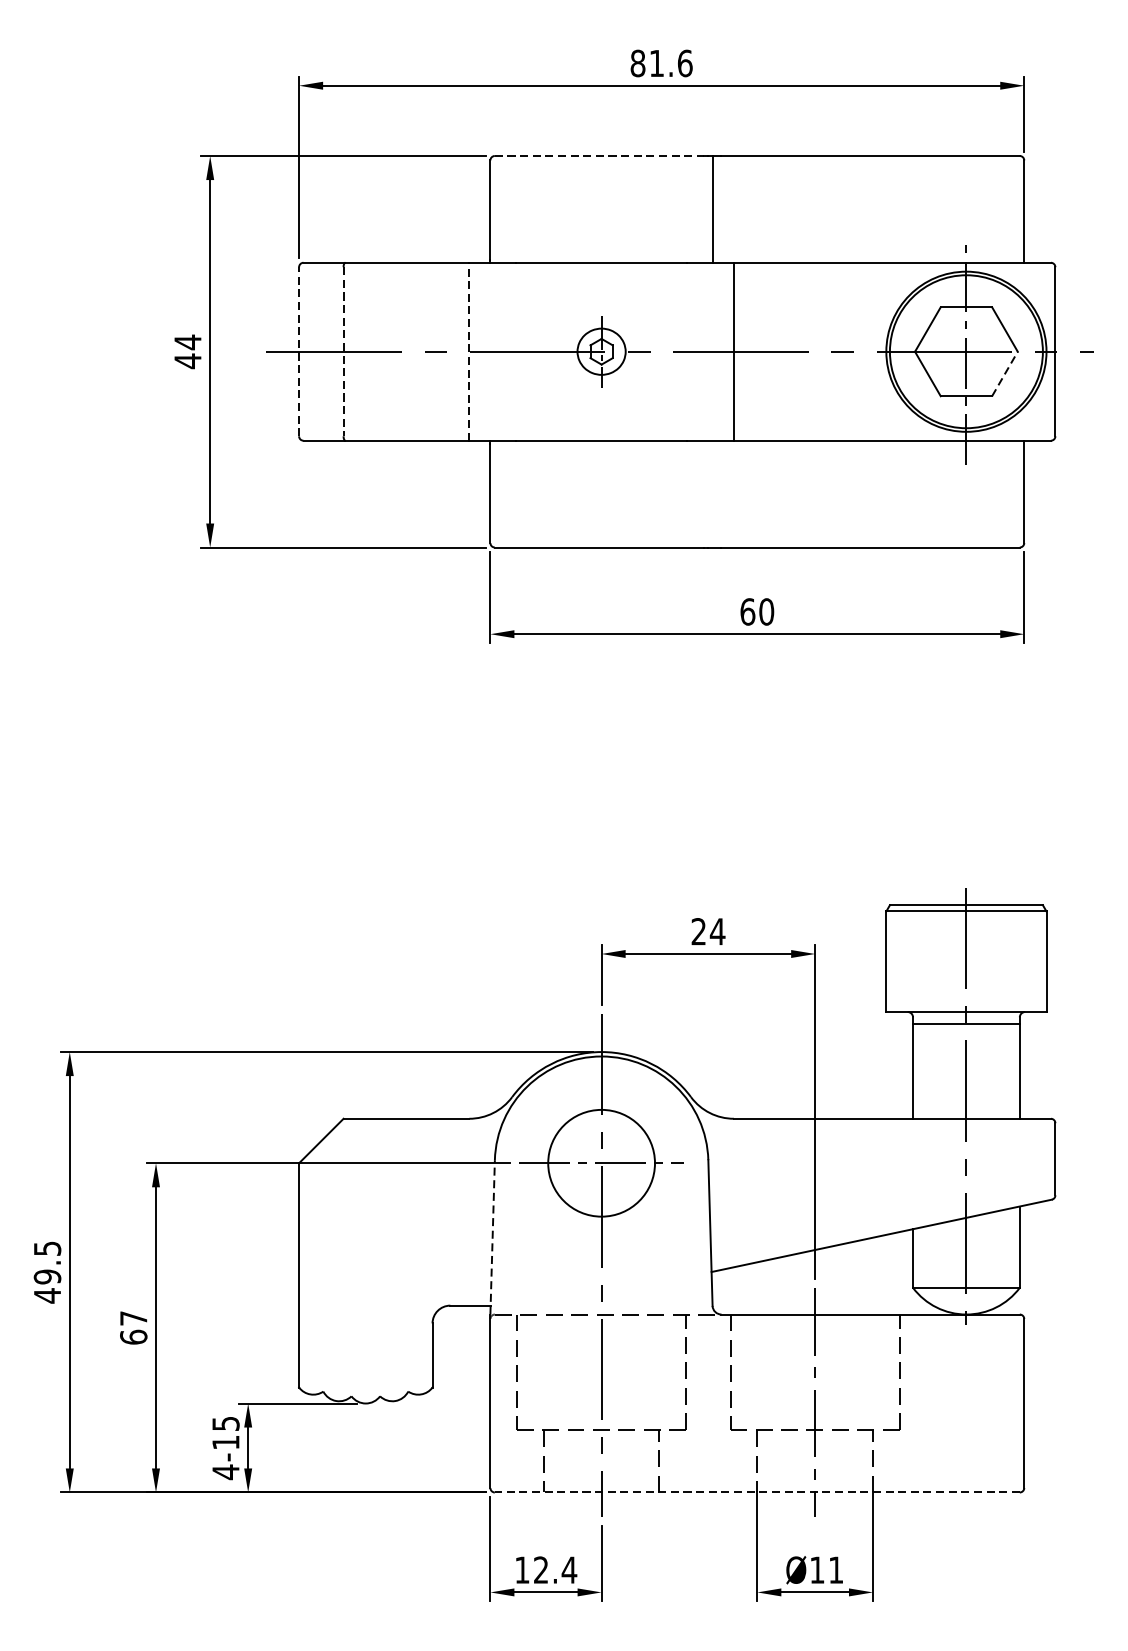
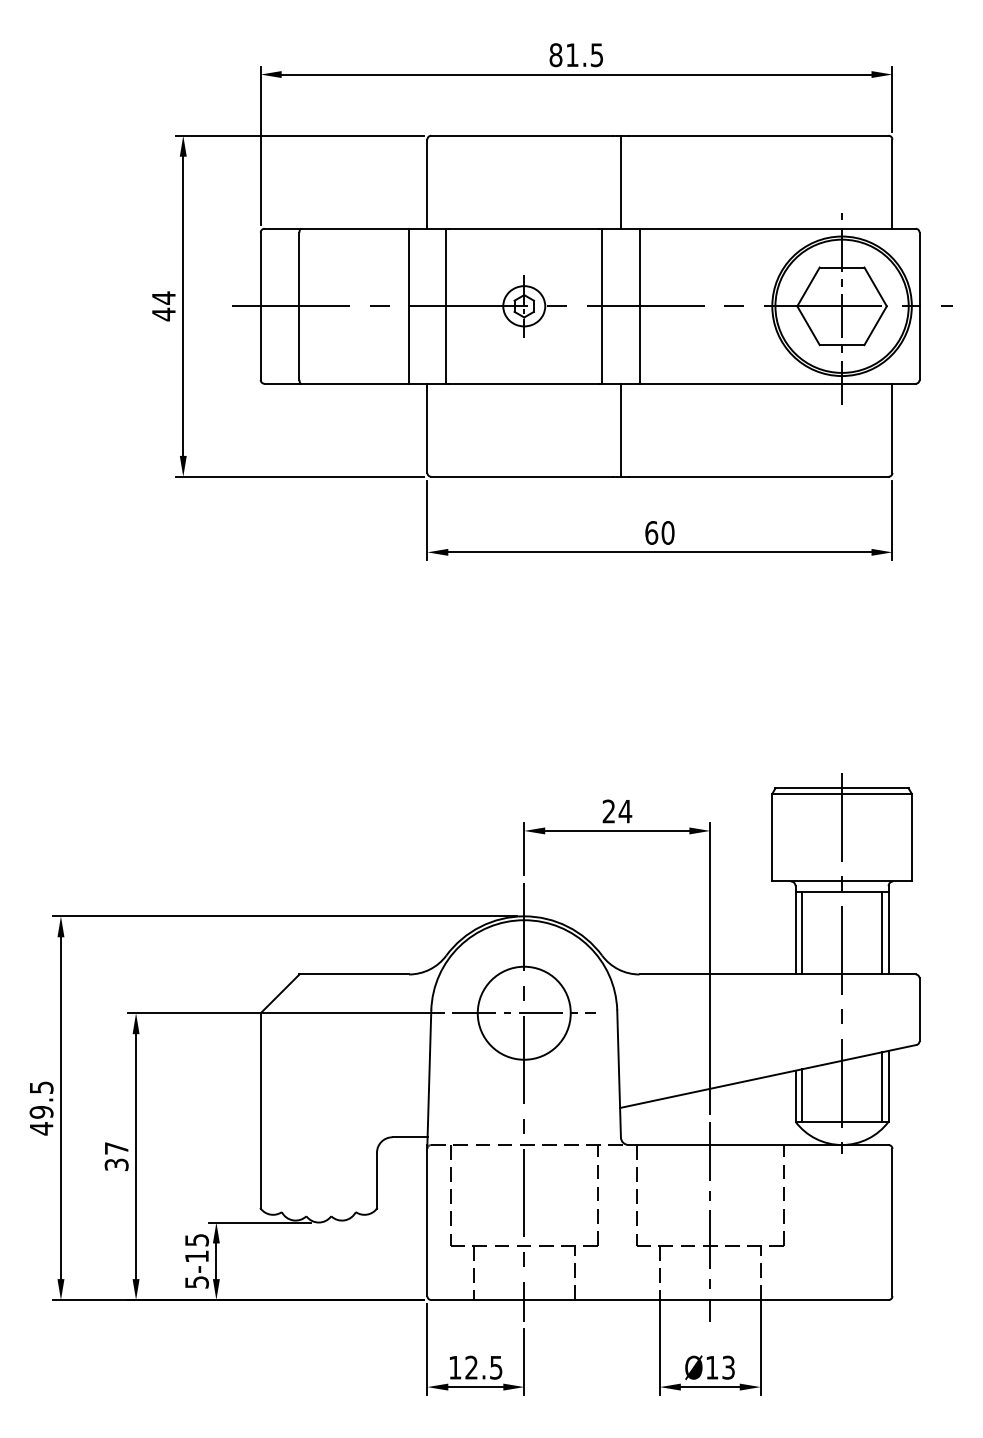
text: (684, 63) -> (596, 55), 81.6 -> 81.5
line: (599, 155) -> (522, 135), dashed -> solid
line: (512, 350) -> (446, 305), added
line: (691, 350) -> (602, 305), added
line: (298, 351) -> (260, 306), dashed -> solid
line: (343, 351) -> (299, 306), dashed -> solid
line: (468, 351) -> (408, 306), dashed -> solid
line: (1004, 373) -> (875, 325), dashed -> solid
line: (713, 493) -> (621, 429), added
line: (920, 1071) -> (802, 933), added
line: (1011, 1071) -> (881, 933), added
line: (492, 1237) -> (429, 1077), dashed -> solid
line: (1011, 1247) -> (881, 1086), added
line: (920, 1257) -> (802, 1095), added
text: (133, 1336) -> (116, 1164), 67 -> 37
text: (225, 1472) -> (196, 1282), 4-15 -> 5-15
line: (756, 1493) -> (659, 1300), dashed -> solid
text: (569, 1569) -> (496, 1367), 12.4 -> 12.5
text: (836, 1569) -> (728, 1367), Ø11 -> Ø13

